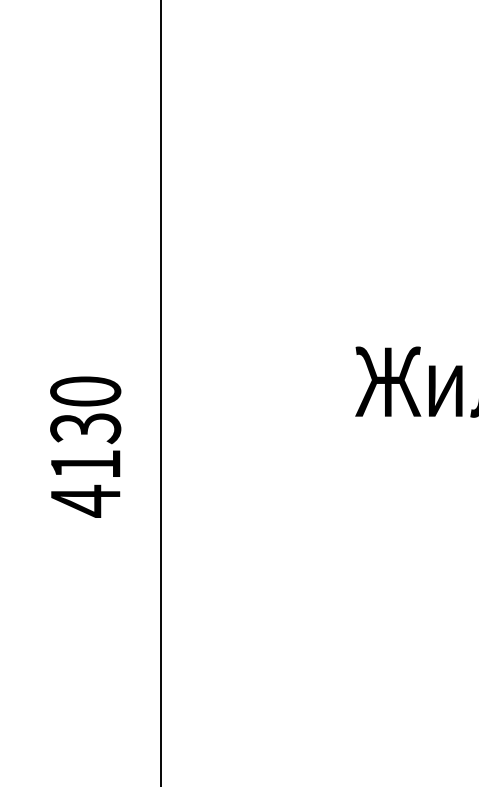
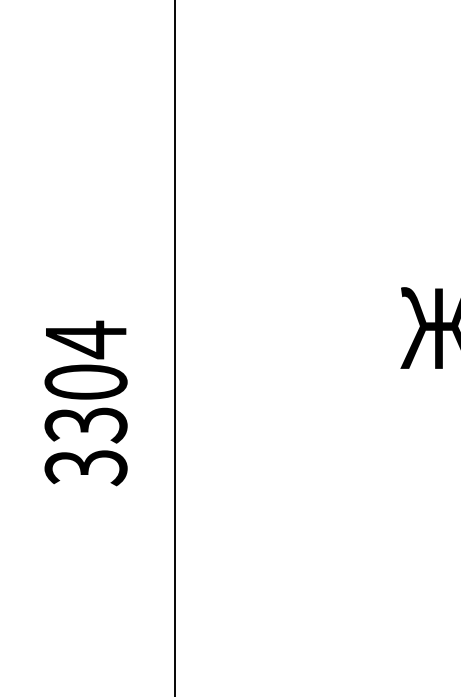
text: (85, 446) -> (85, 403), 4130 -> 3304

